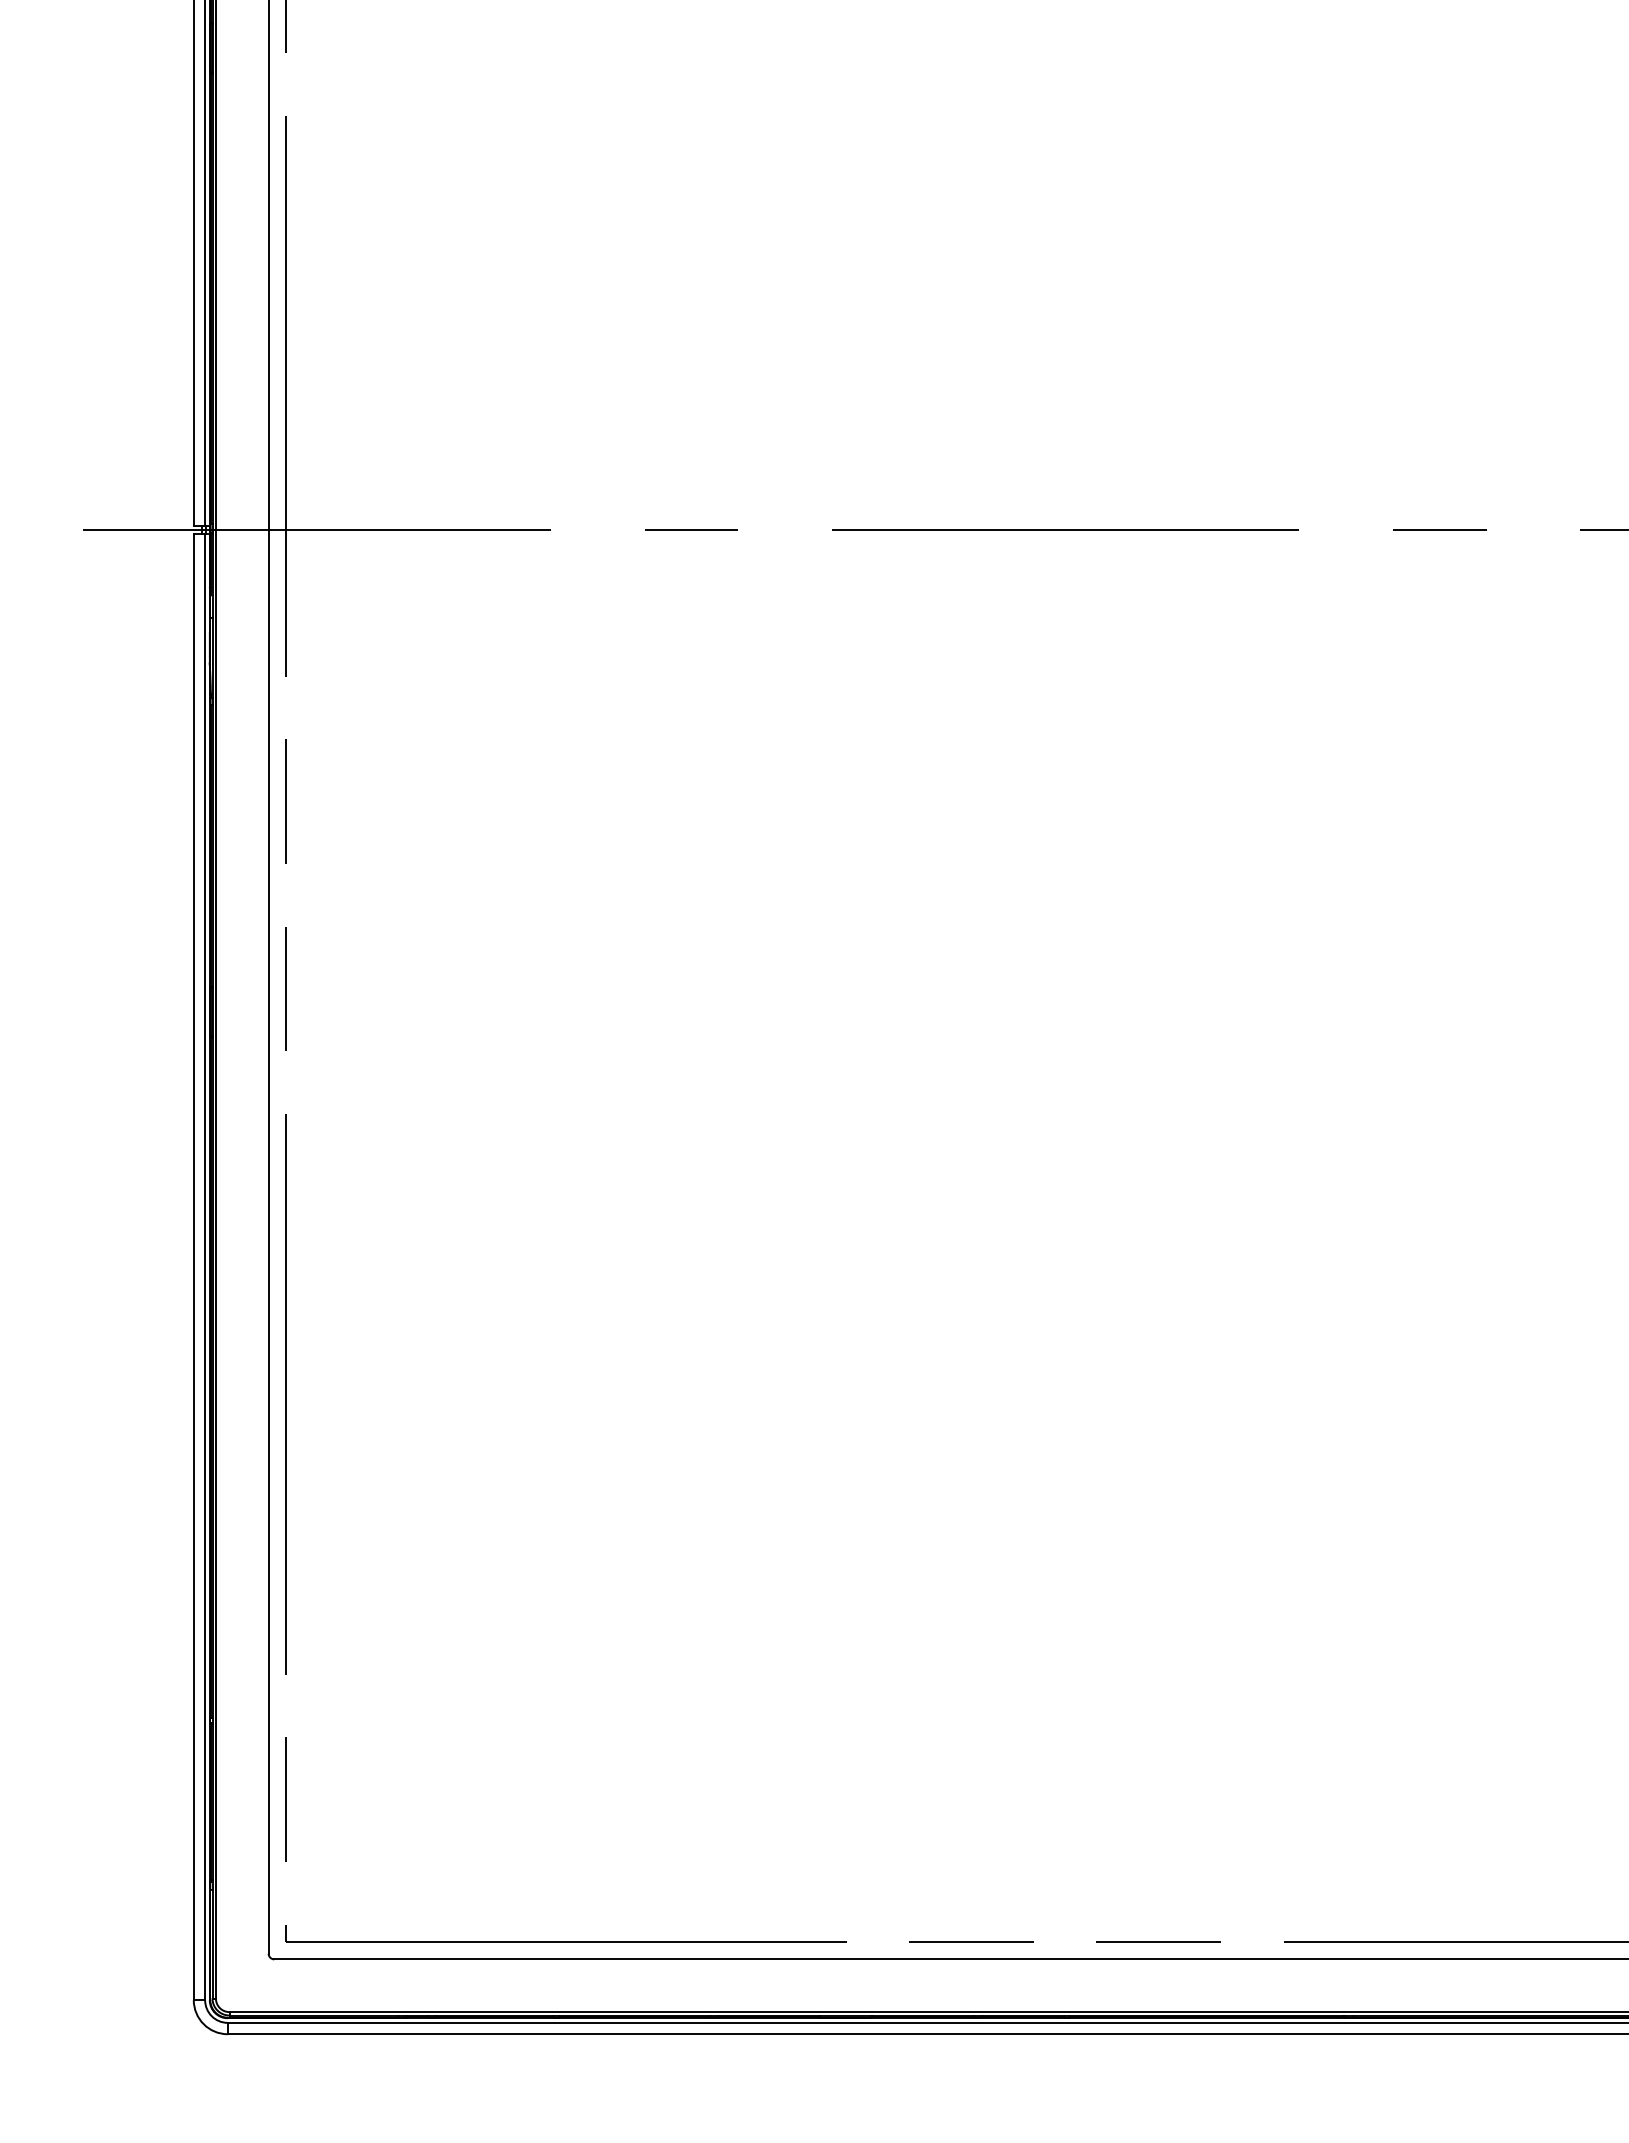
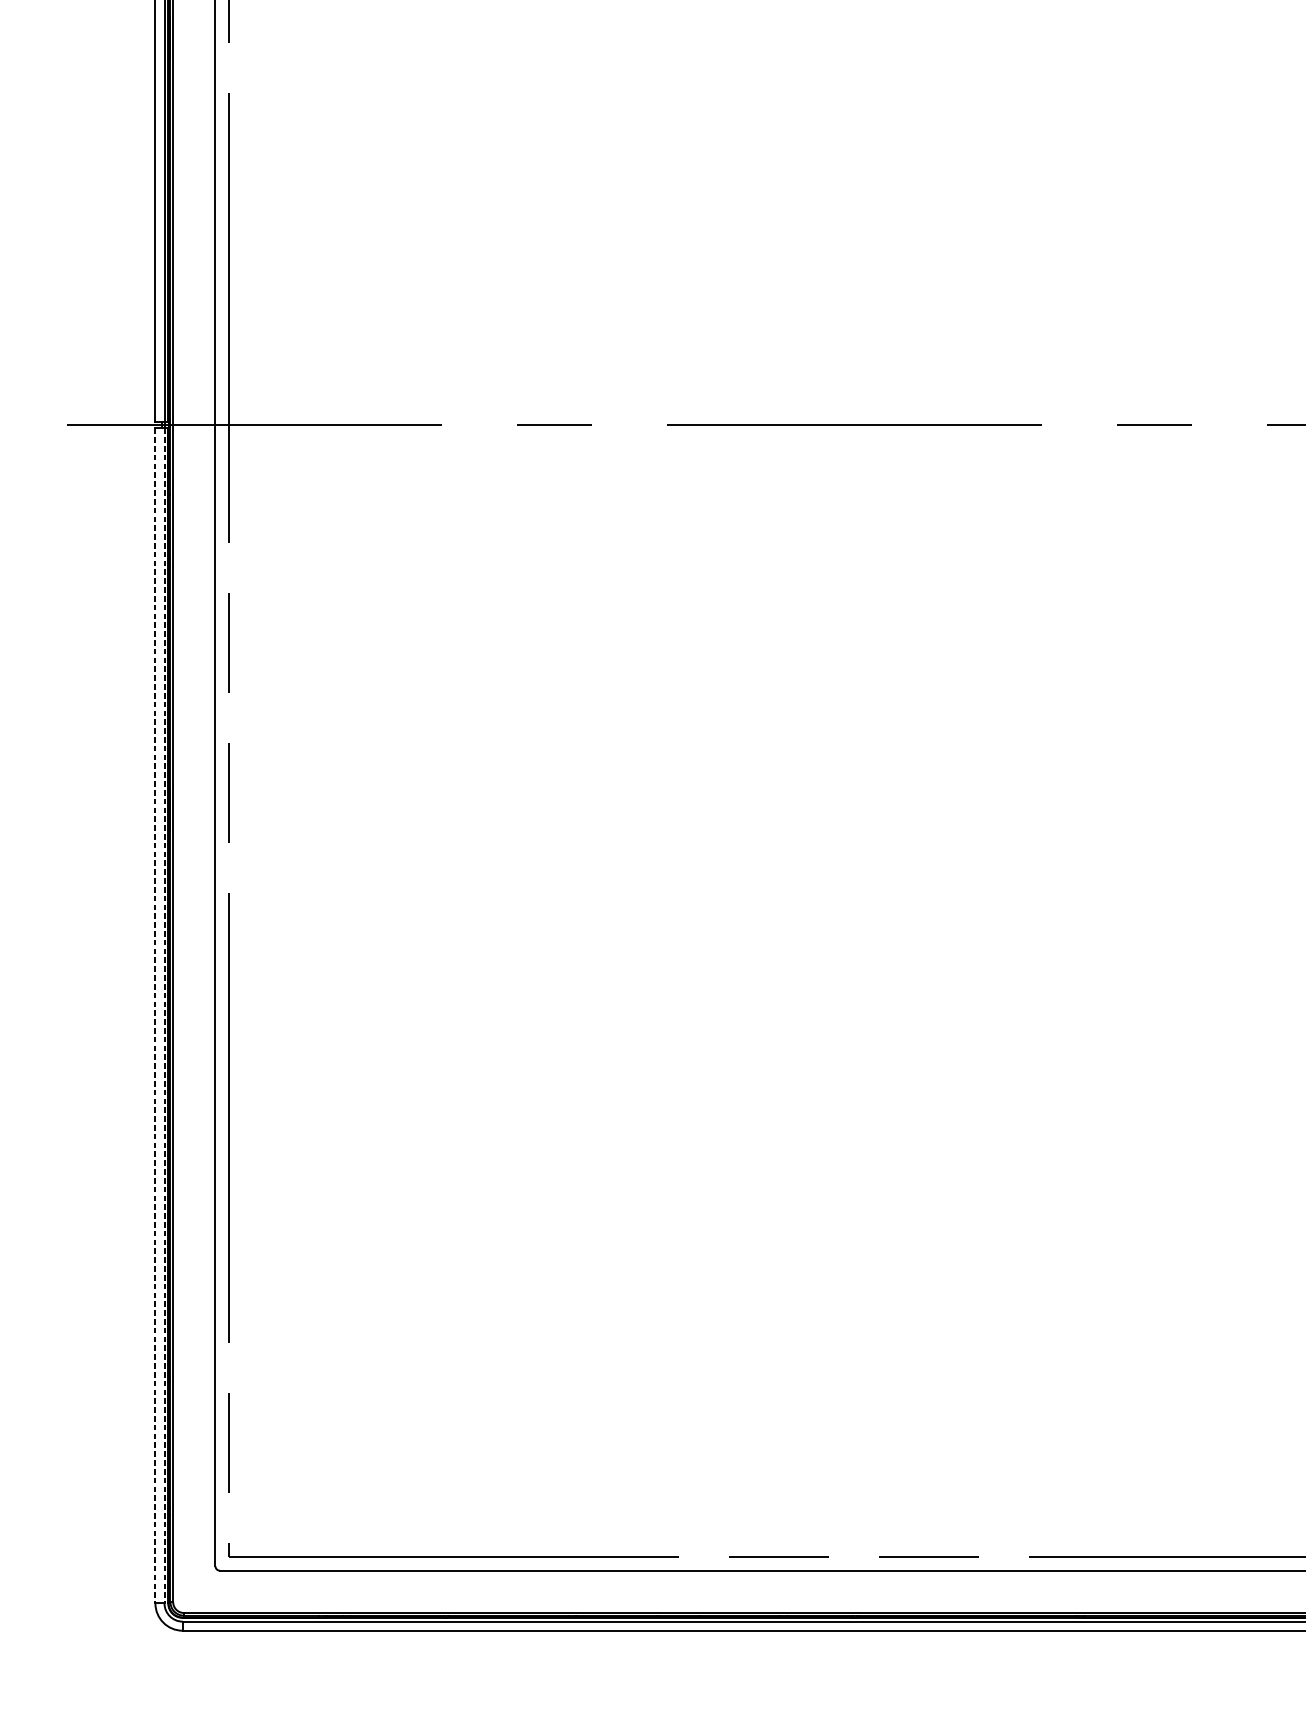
line: (193, 1267) -> (155, 1016), solid -> dashed
line: (205, 1267) -> (164, 1016), solid -> dashed

